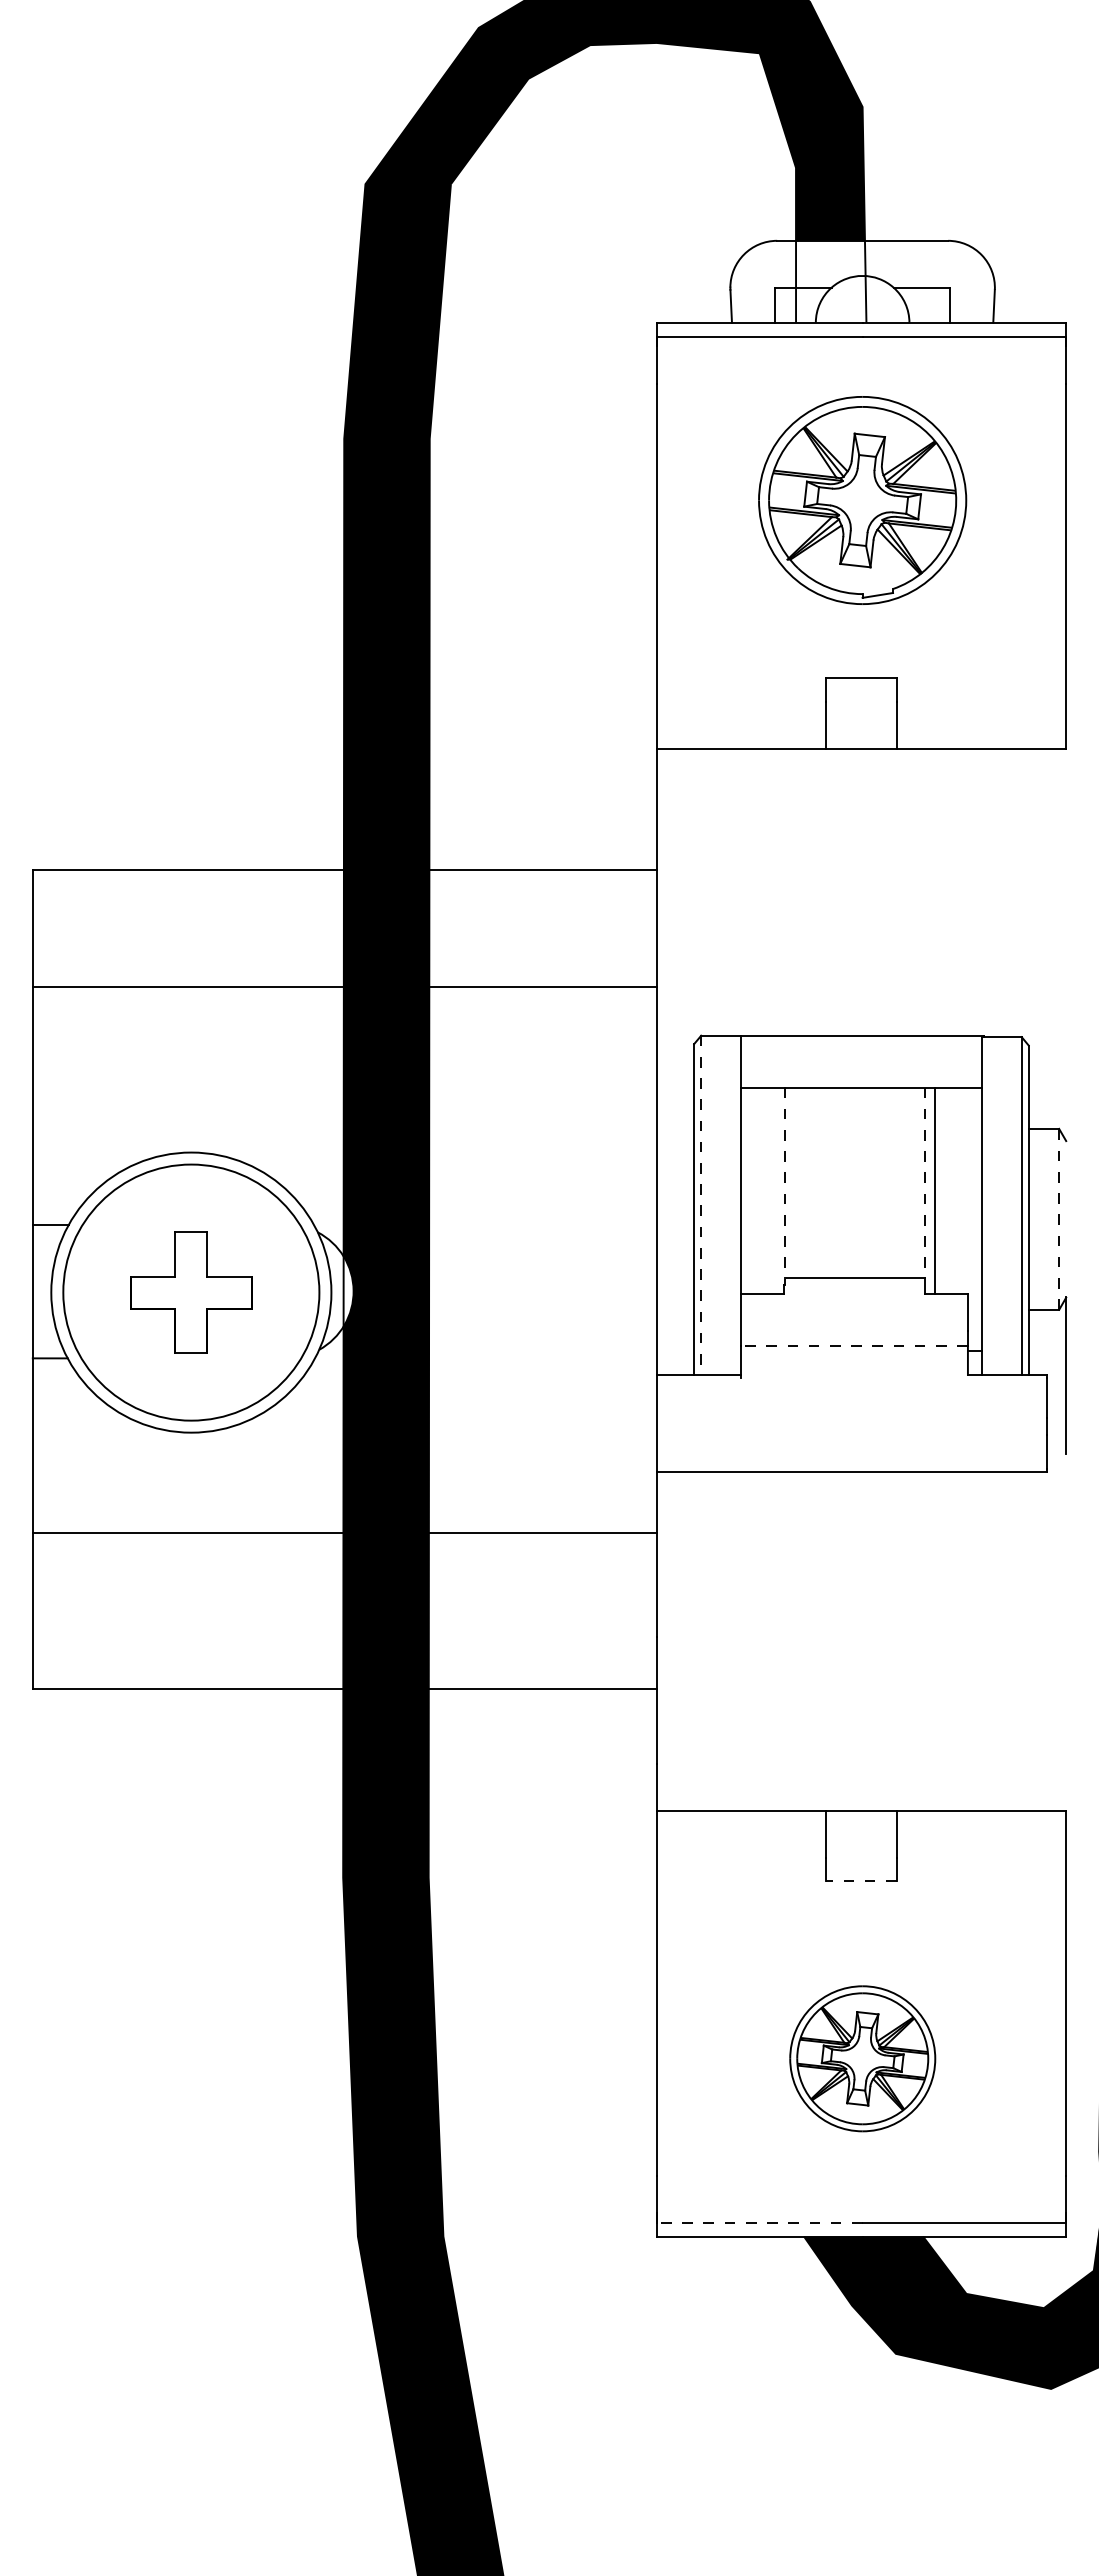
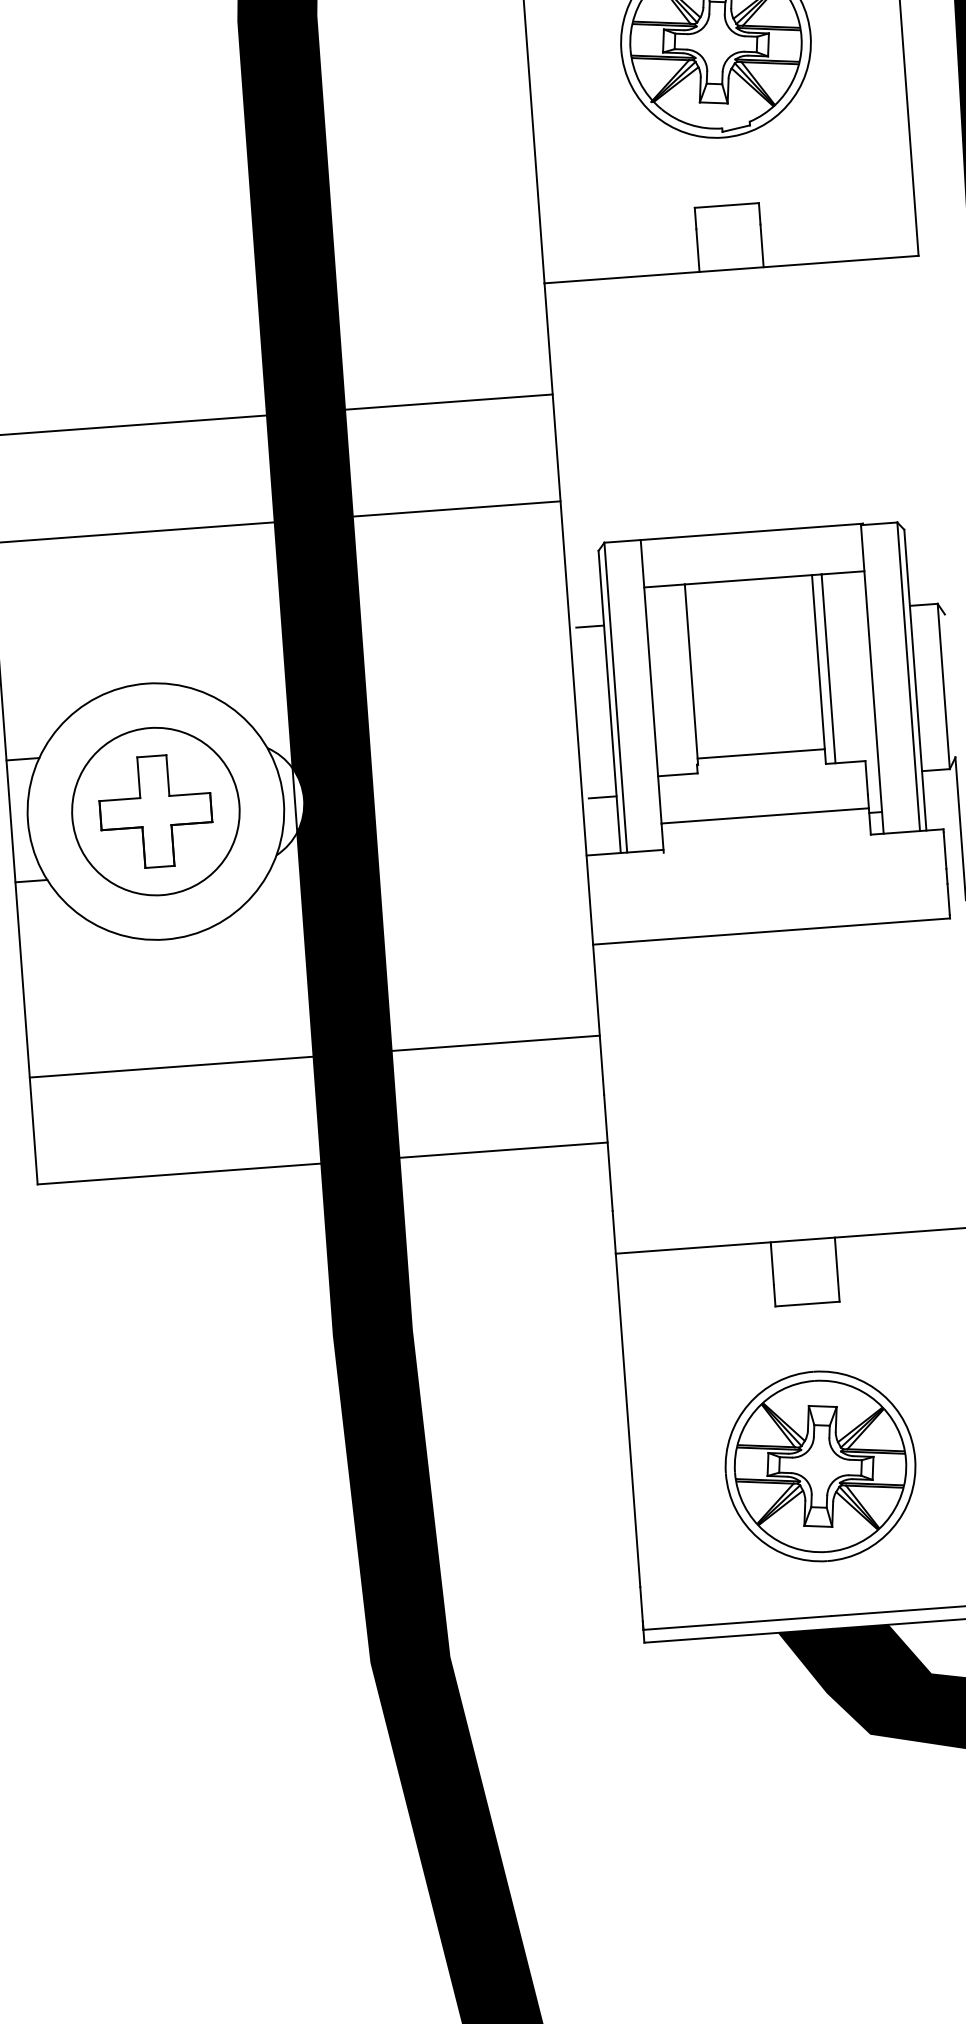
line: (678, 1125) -> (589, 626), added
line: (924, 1183) -> (818, 662), dashed -> solid
line: (785, 1186) -> (691, 674), dashed -> solid
line: (701, 1205) -> (616, 697), dashed -> solid
line: (1059, 1218) -> (944, 685), dashed -> solid
circle: (190, 1292) -> (155, 811), size x0.71
line: (678, 1312) -> (602, 797), added
line: (853, 1346) -> (764, 816), dashed -> solid
line: (344, 1533) -> (314, 1057), moved
line: (860, 1880) -> (806, 1303), dashed -> solid
part: (862, 2058) -> (820, 1466), size x1.43
line: (759, 2222) -> (737, 1622), dashed -> solid

